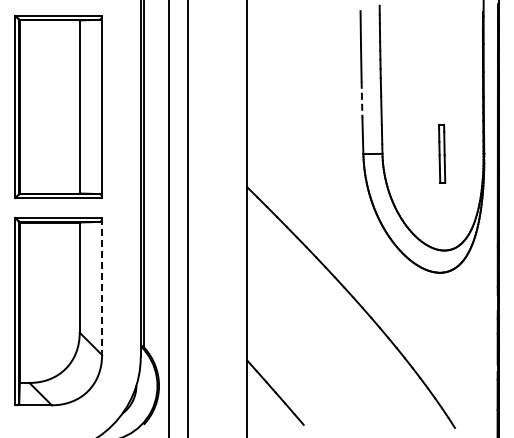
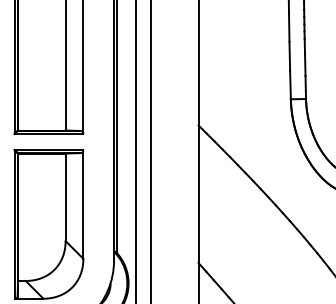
line: (362, 100) -> (290, 56), dashed -> solid
line: (102, 287) -> (83, 205), dashed -> solid

